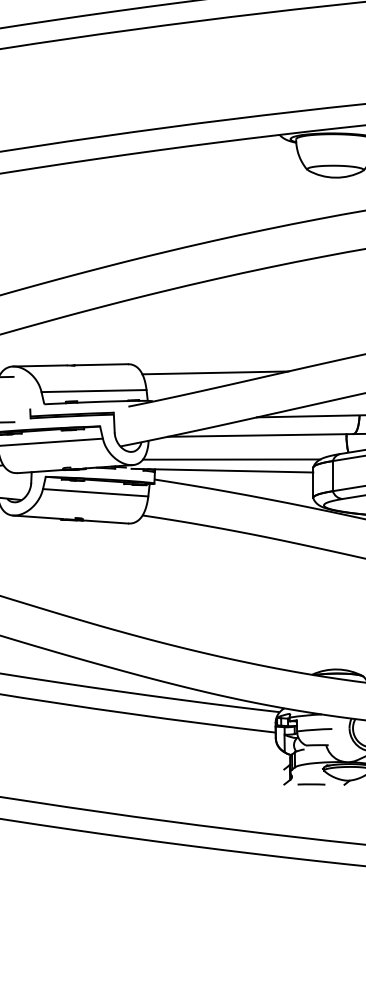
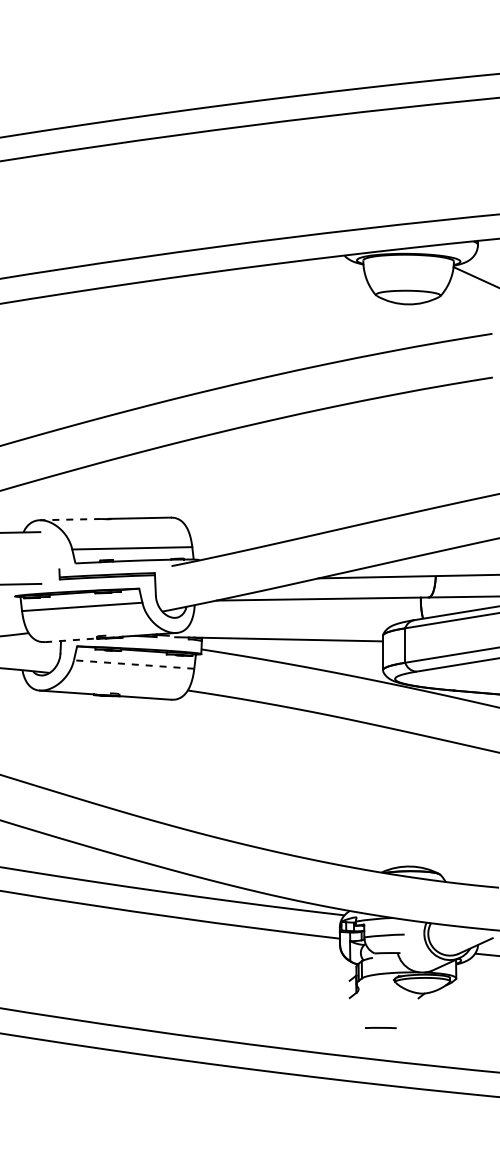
line: (39, 365) -> (70, 519), solid -> dashed
line: (214, 372) -> (270, 527), removed
line: (231, 459) -> (289, 626), removed
line: (40, 471) -> (71, 640), solid -> dashed
line: (95, 492) -> (133, 664), solid -> dashed
line: (311, 784) -> (380, 1028), moved

